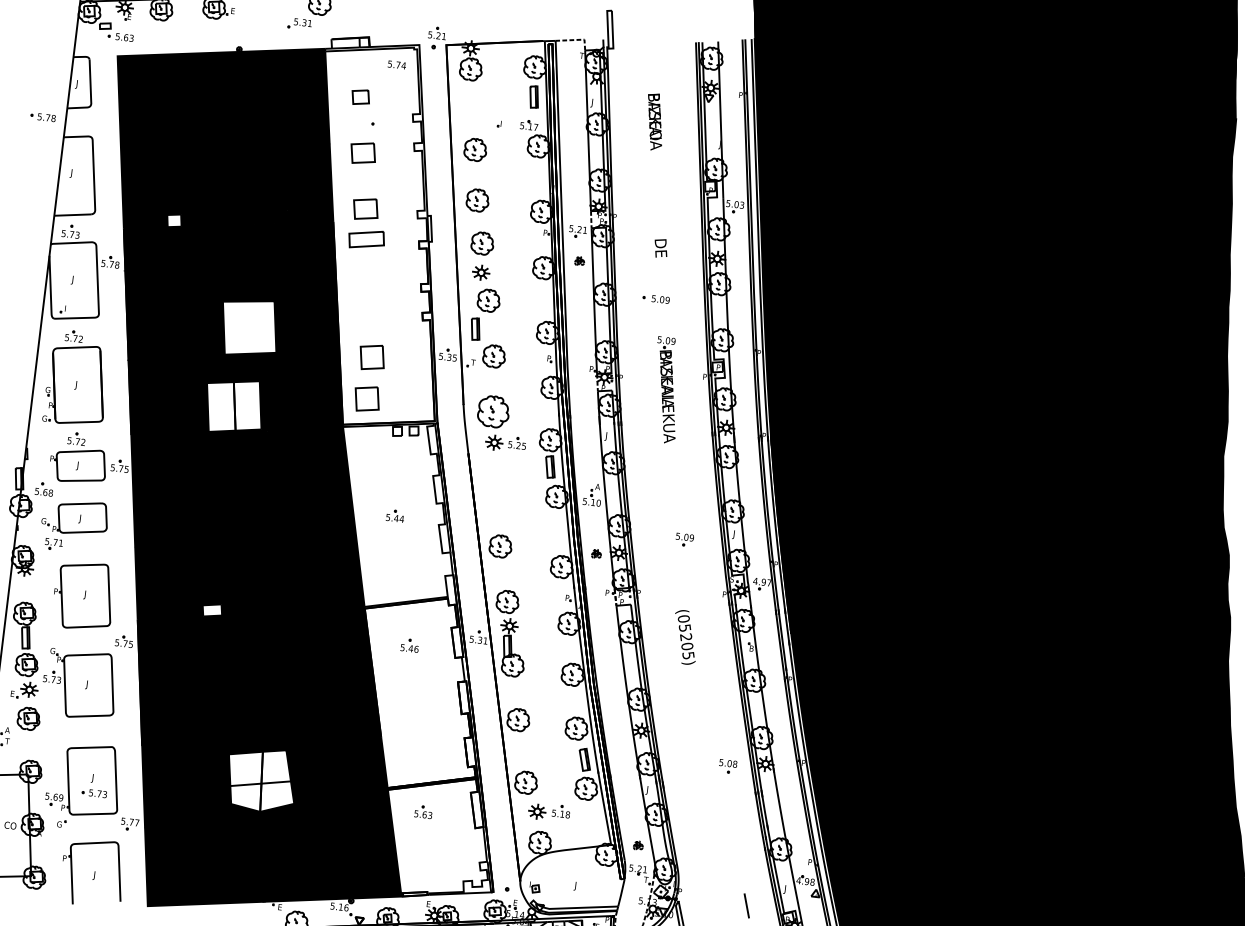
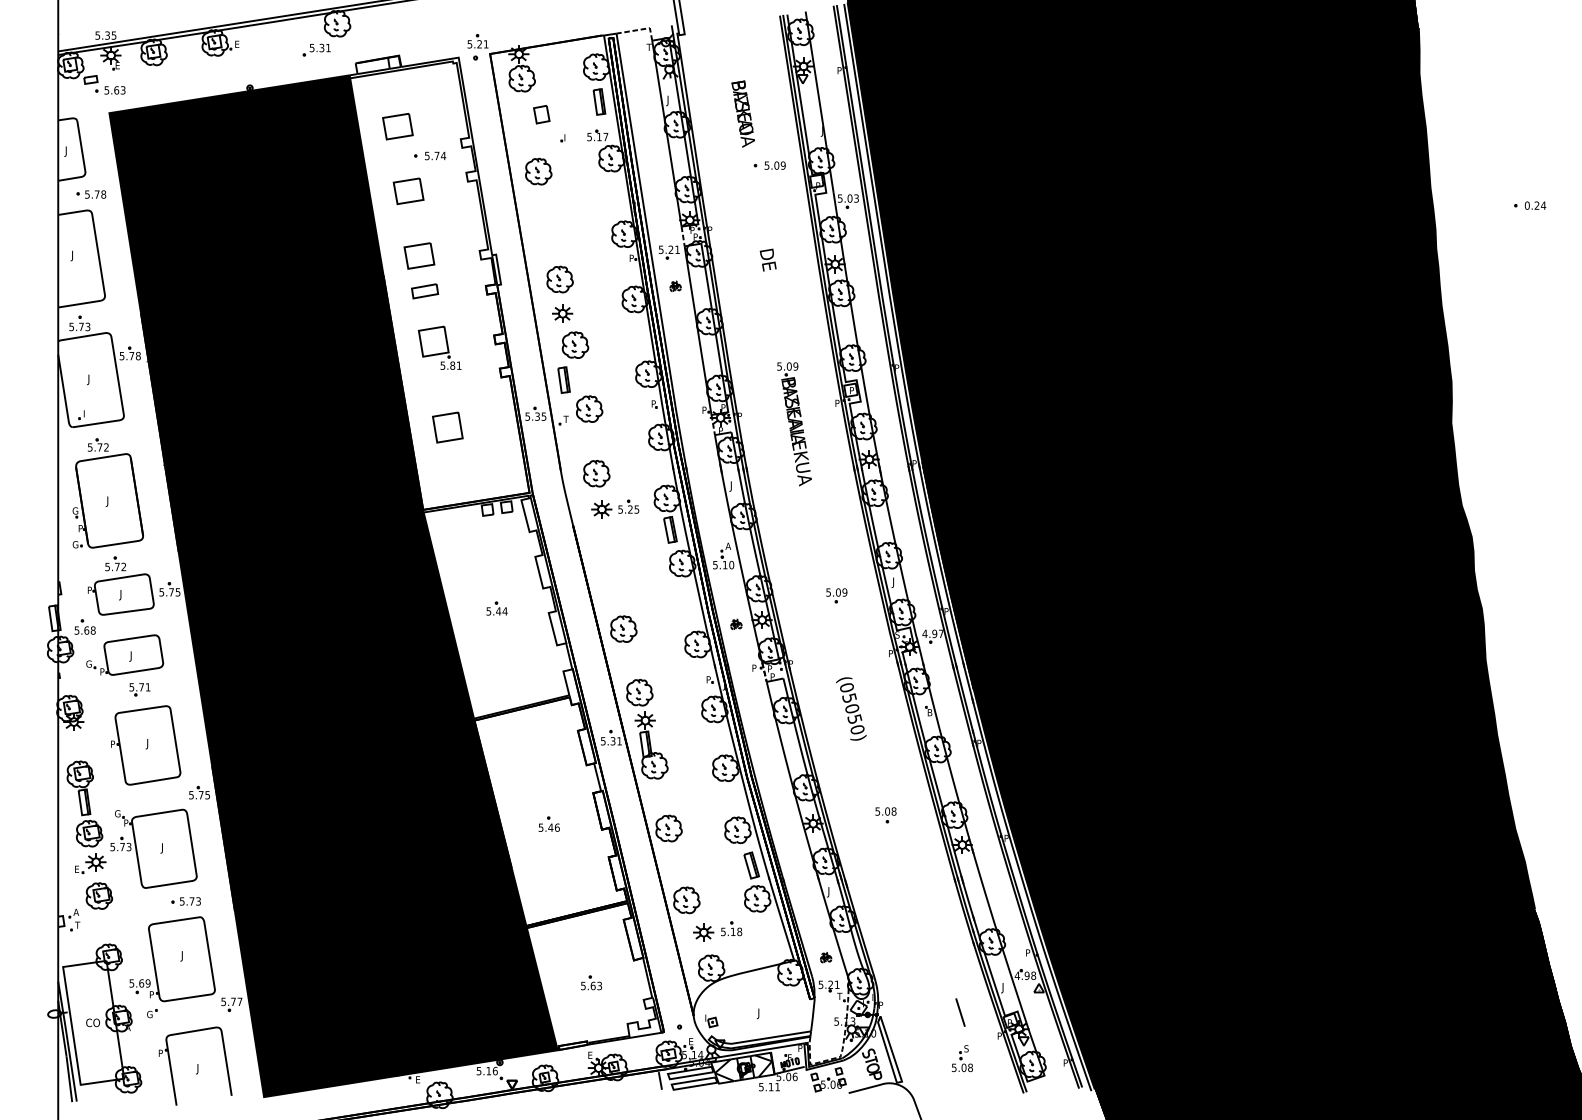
text: (397, 64) -> (435, 155), moved
part: (360, 97) -> (397, 126), size x1.43
part: (483, 101) -> (541, 114), added
part: (43, 117) -> (91, 194), moved
part: (477, 199) -> (548, 229), removed
fill: (174, 220) -> (198, 296), added
part: (367, 239) -> (425, 291), size x0.62
part: (373, 288) -> (439, 347), added
part: (655, 298) -> (769, 165), moved
fill: (249, 327) -> (300, 410), added
part: (366, 398) -> (447, 476), removed
fill: (234, 406) -> (294, 504), added
part: (493, 411) -> (596, 473), size x0.71
part: (53, 544) -> (139, 689), moved
fill: (212, 609) -> (297, 743), added
part: (409, 644) -> (548, 823), moved
text: (687, 645) -> (854, 718), (05205) -> (05050)
part: (727, 766) -> (885, 815), moved
fill: (261, 779) -> (378, 933), added
part: (93, 793) -> (185, 901), moved
part: (423, 811) -> (591, 982), moved

